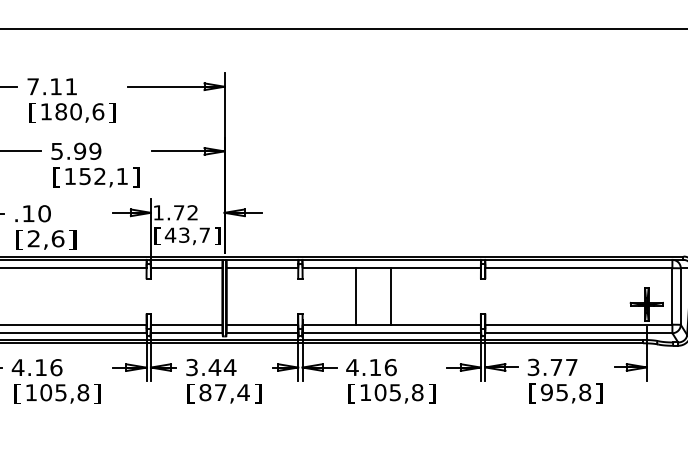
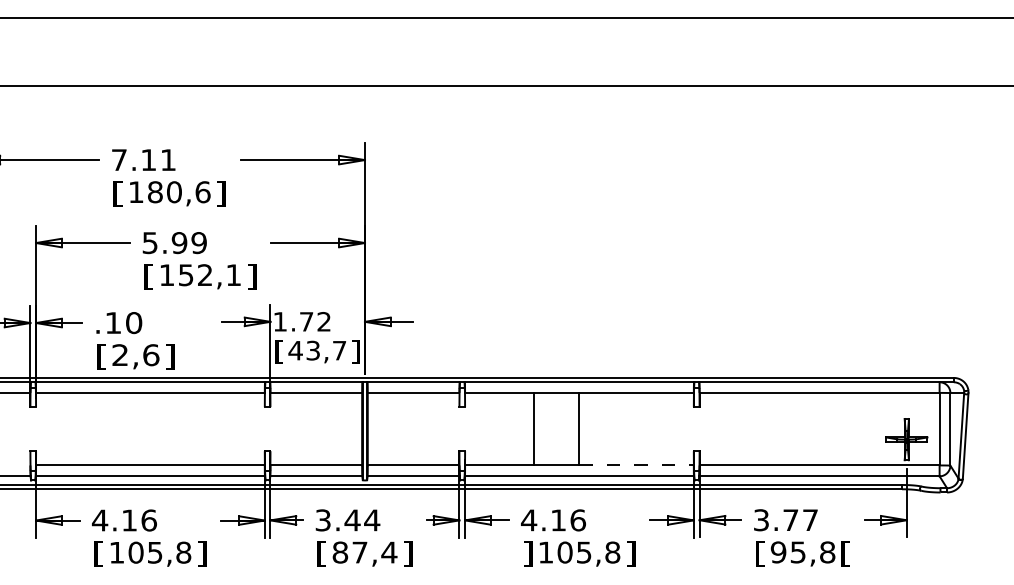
line: (436, 324) -> (636, 465), solid -> dashed
text: (351, 393) -> (527, 553), [ -> ]
text: (599, 393) -> (845, 553), ] -> [

